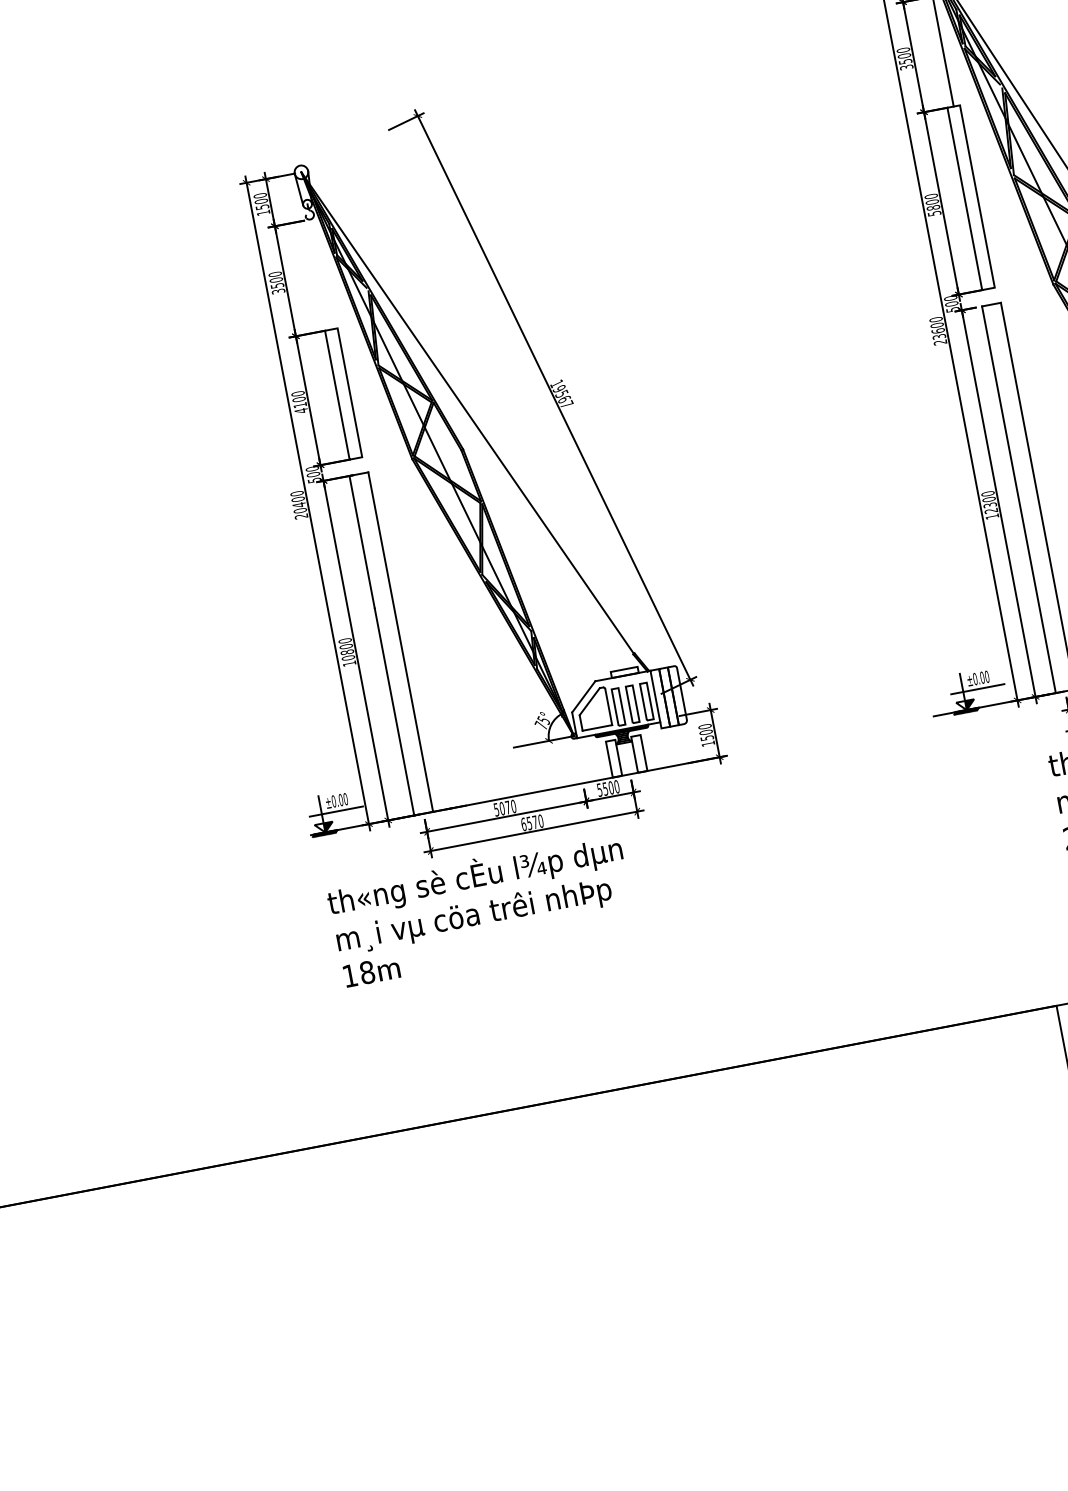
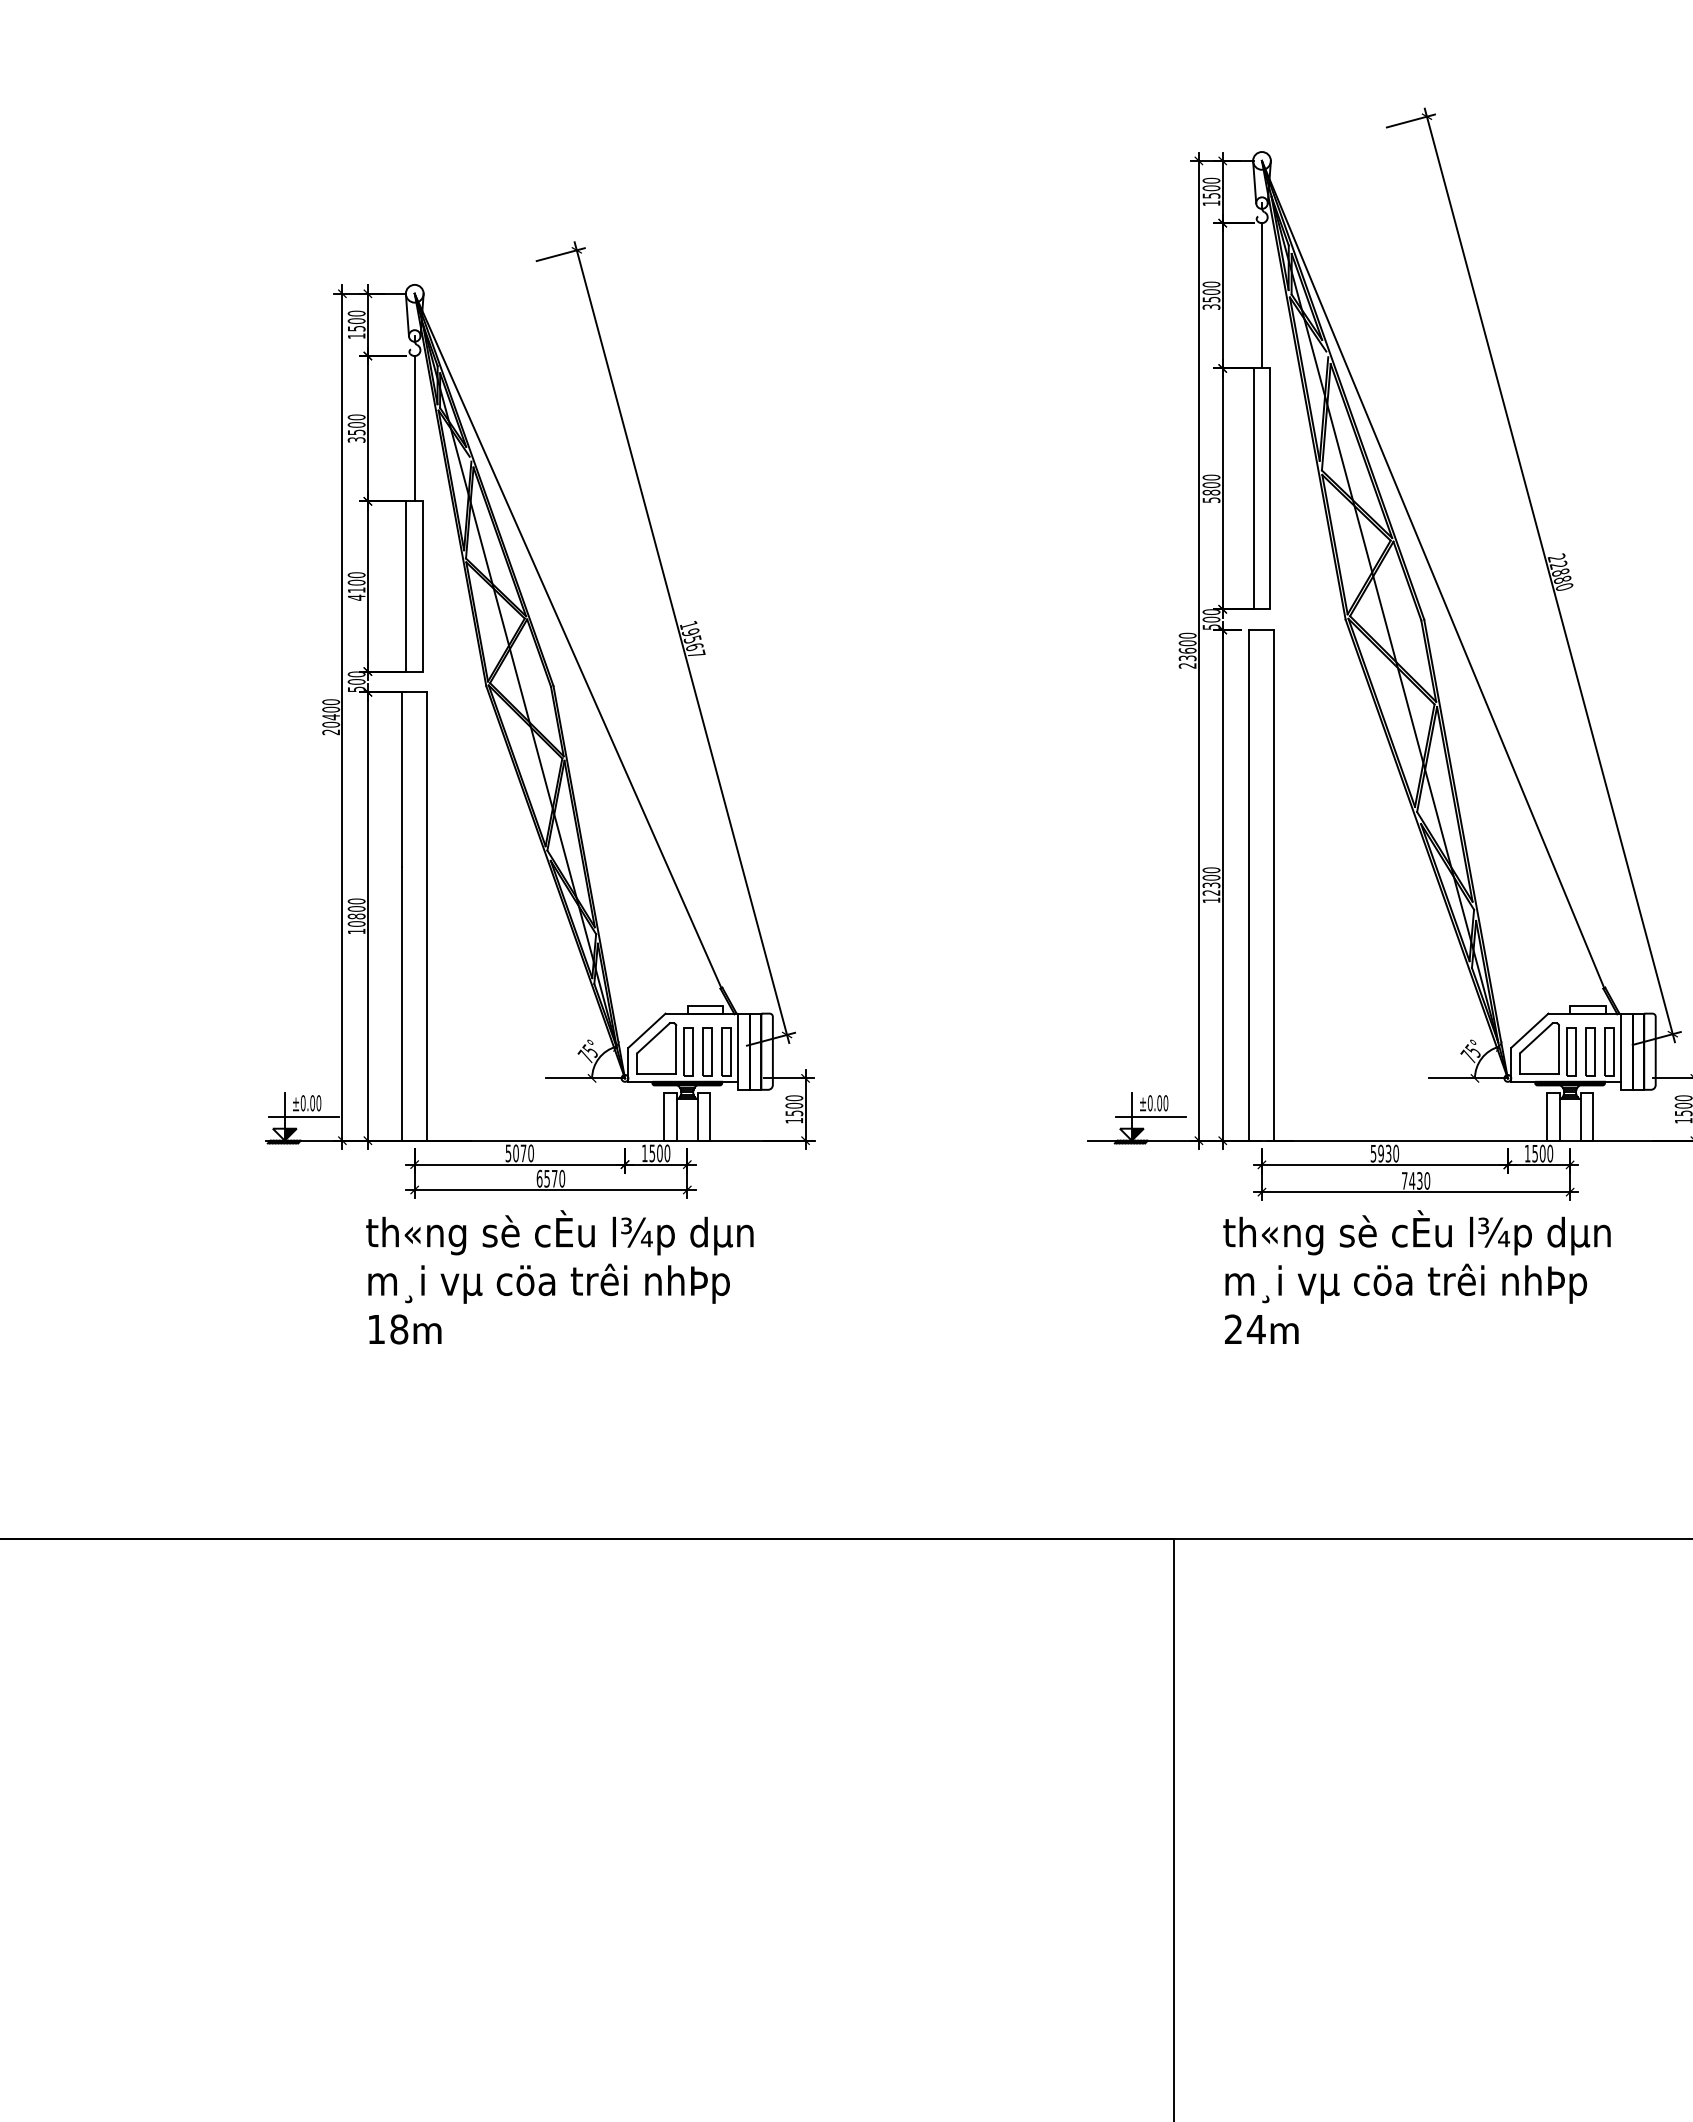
line: (320, 274) -> (414, 428), added
text: (599, 790) -> (644, 1153), 5500 -> 1500
text: (481, 910) -> (559, 1277), moved

